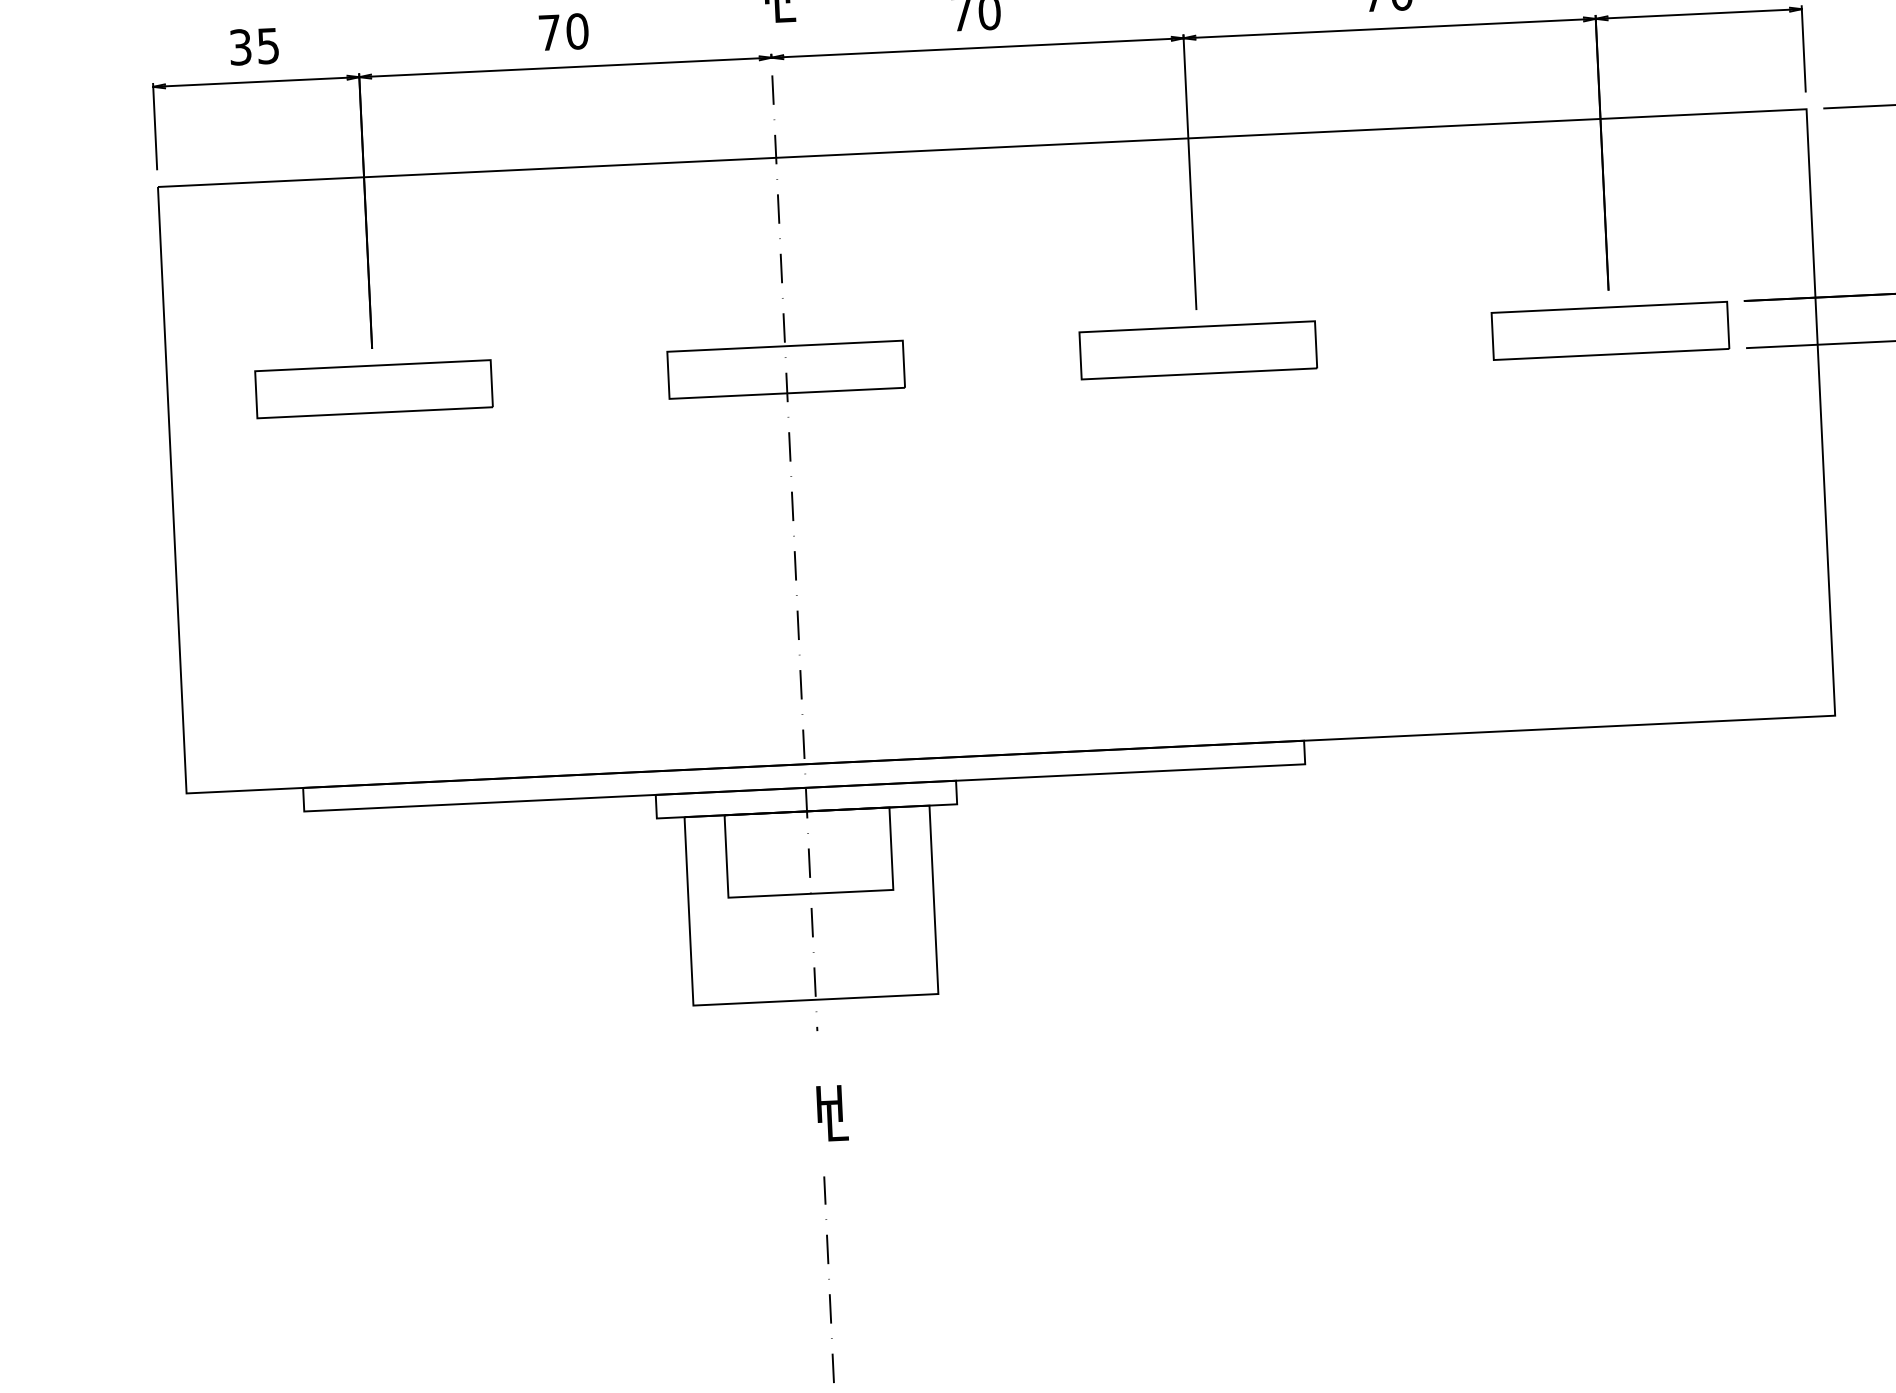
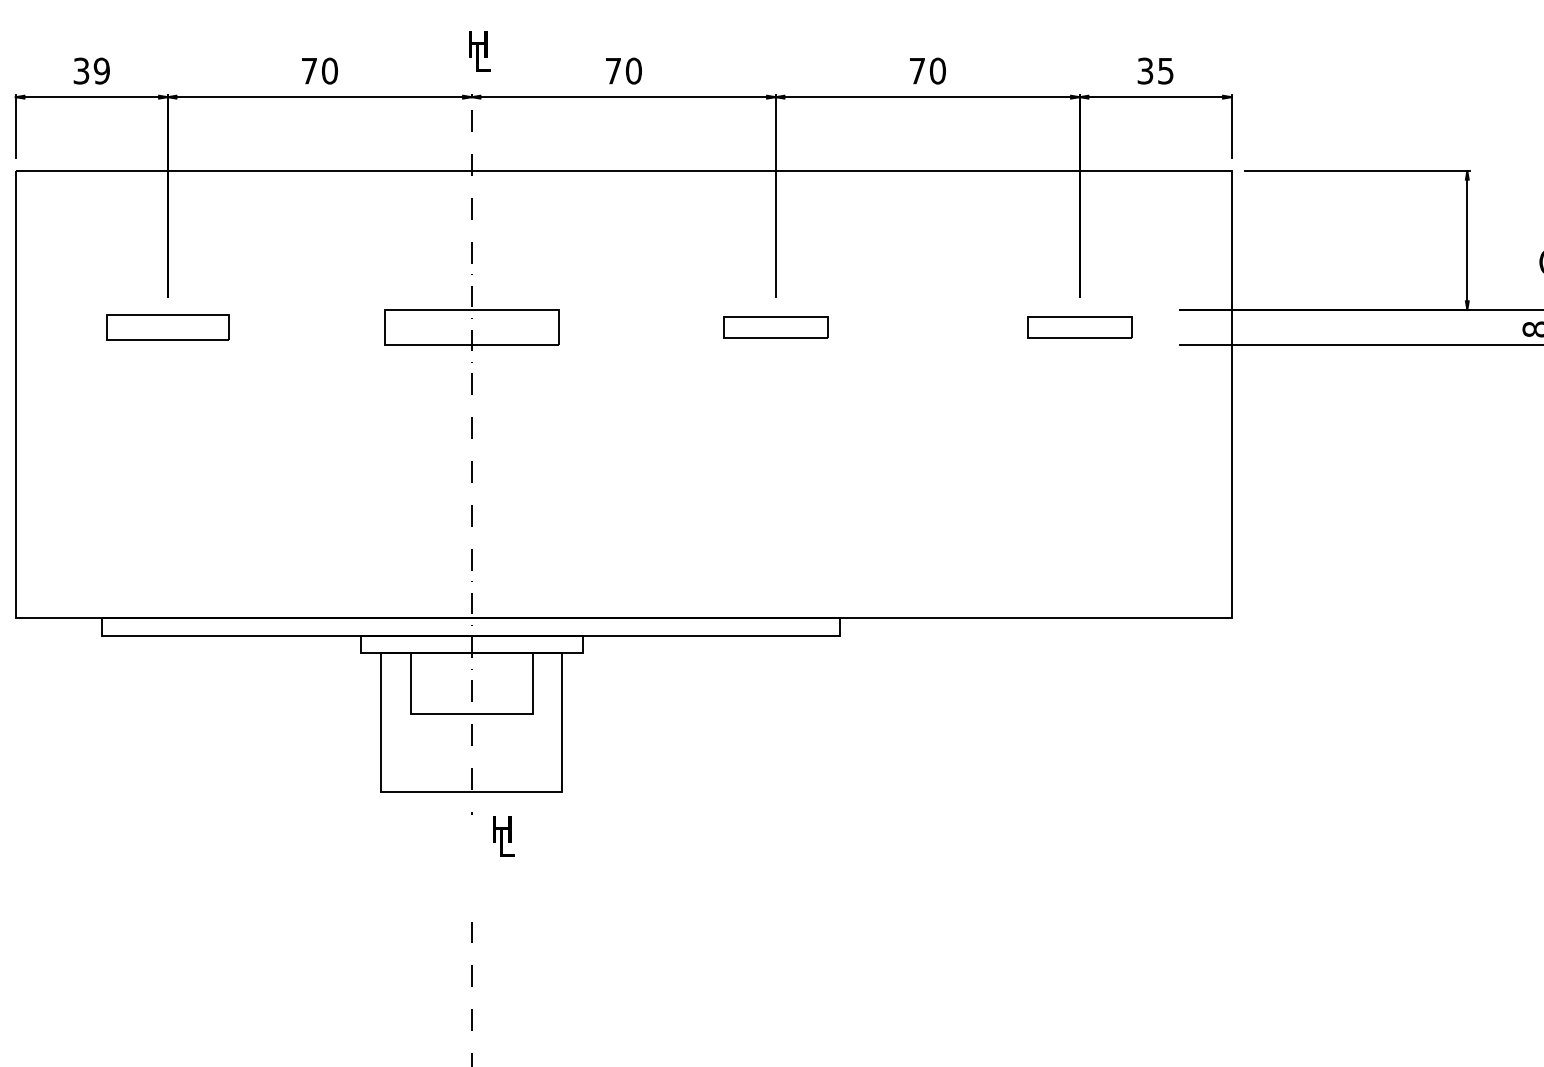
text: (267, 45) -> (101, 70), 35 -> 39
part: (1610, 331) -> (1079, 327), size x0.6
part: (1198, 350) -> (775, 327), size x0.6
part: (373, 389) -> (167, 327), size x0.7
text: (831, 1113) -> (503, 836), moved

